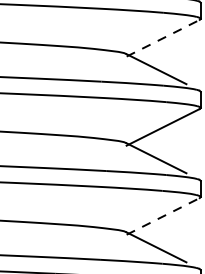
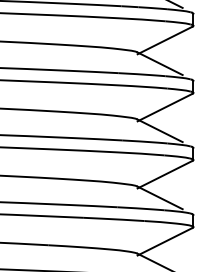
line: (163, 38) -> (165, 40), dashed -> solid
line: (163, 216) -> (165, 174), dashed -> solid

